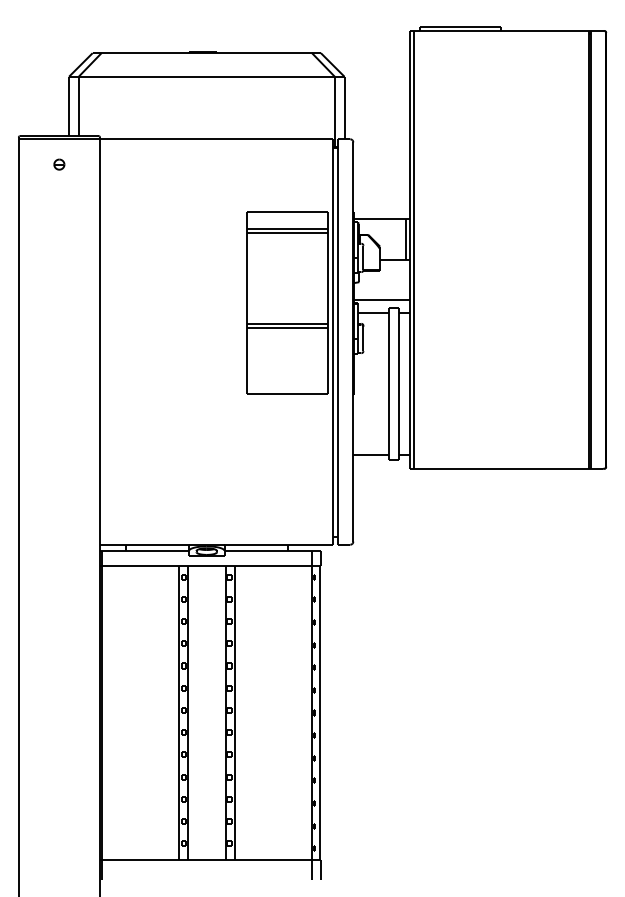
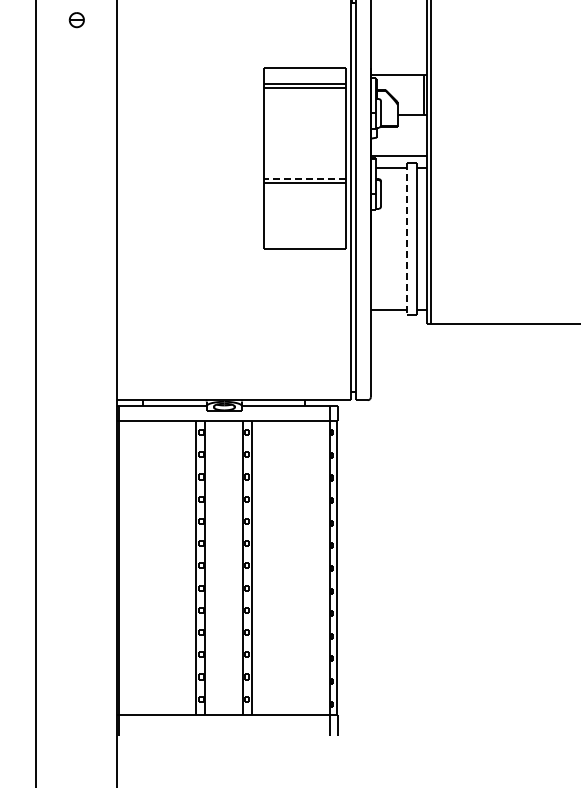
part: (59, 164) -> (77, 19), size x1.4
line: (287, 323) -> (305, 178), solid -> dashed
line: (389, 383) -> (407, 238), solid -> dashed

